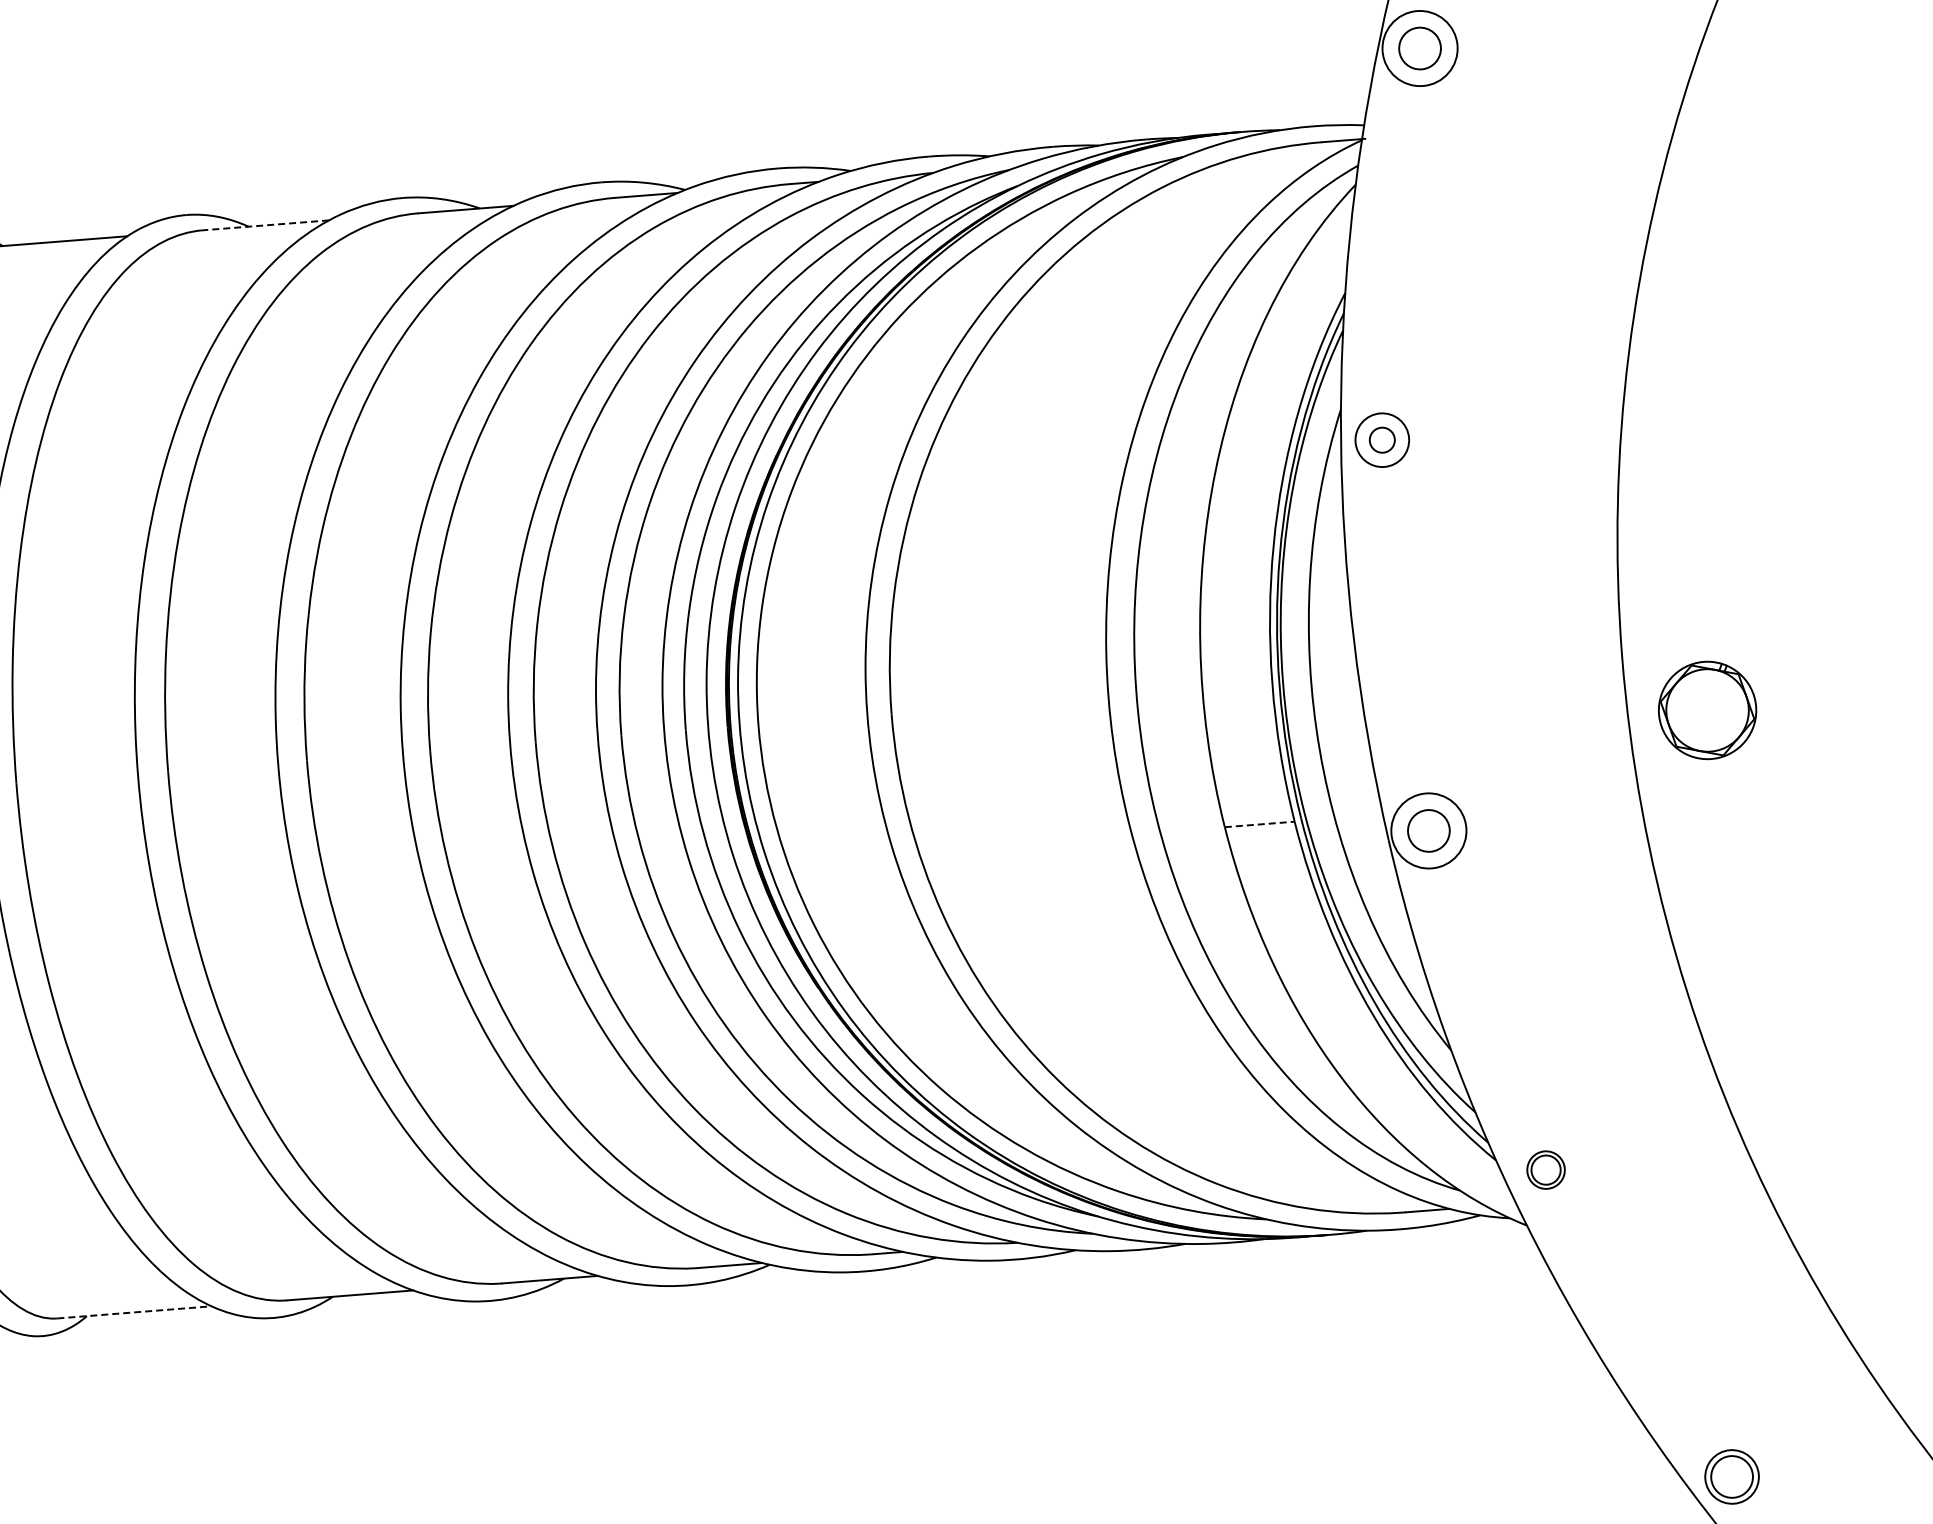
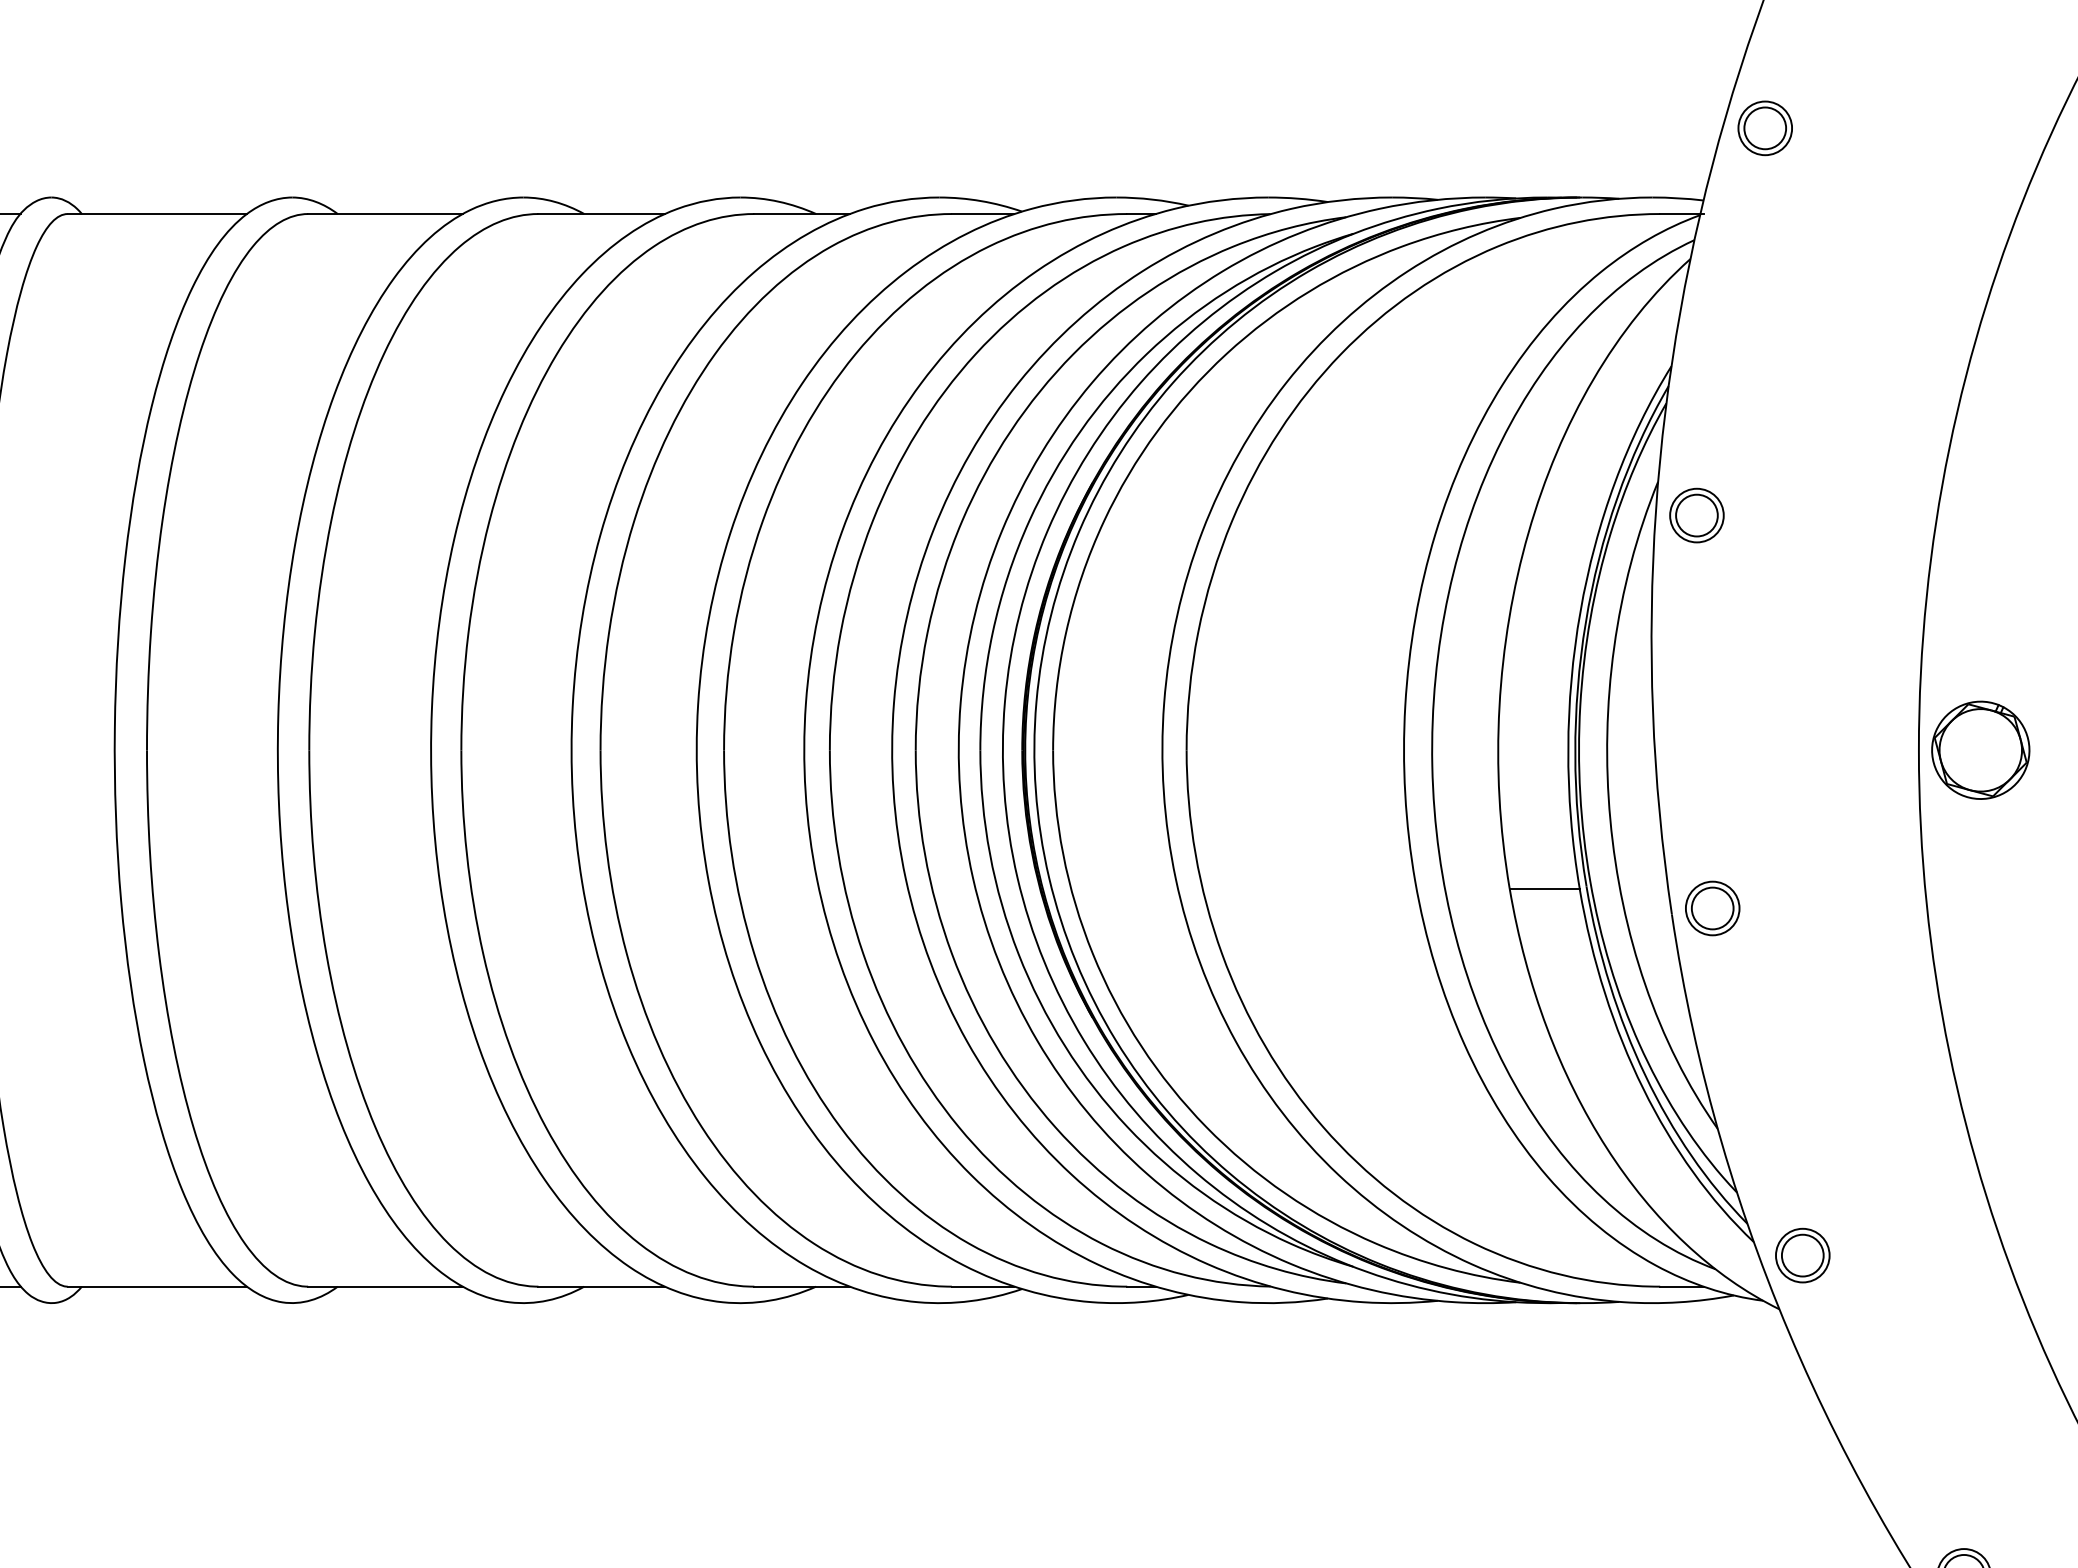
circle: (1420, 48) -> (1765, 128), size x0.71
line: (265, 225) -> (601, 214), dashed -> solid
circle: (1381, 440) -> (1696, 515), size x1.67
part: (1707, 709) -> (1980, 749), moved
line: (1259, 824) -> (1544, 888), dashed -> solid
circle: (1428, 830) -> (1712, 908), size x0.71
part: (1545, 1170) -> (1802, 1255), size x1.43
line: (134, 1312) -> (385, 1286), dashed -> solid

